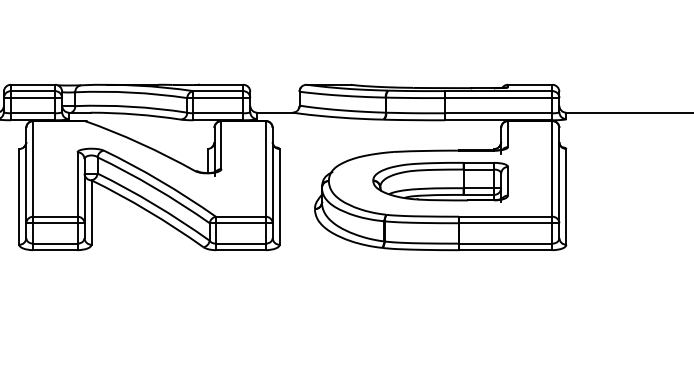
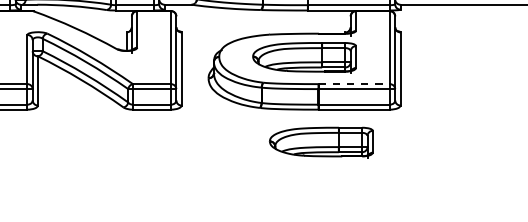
line: (505, 216) -> (354, 83), solid -> dashed
part: (462, 293) -> (321, 142), added

